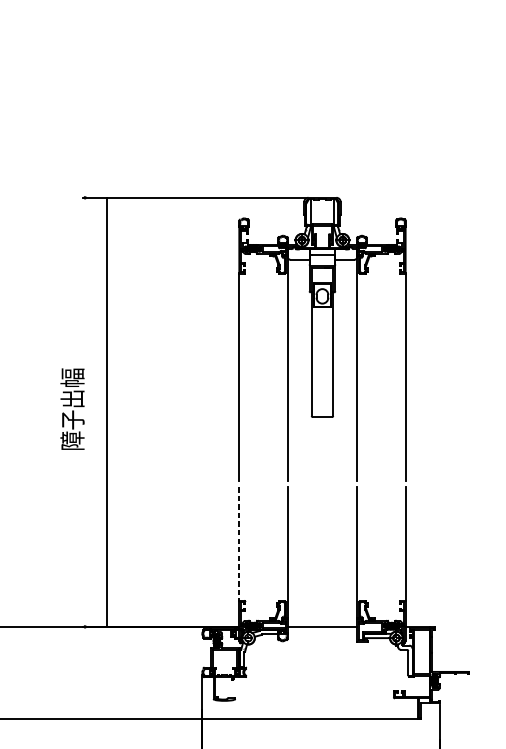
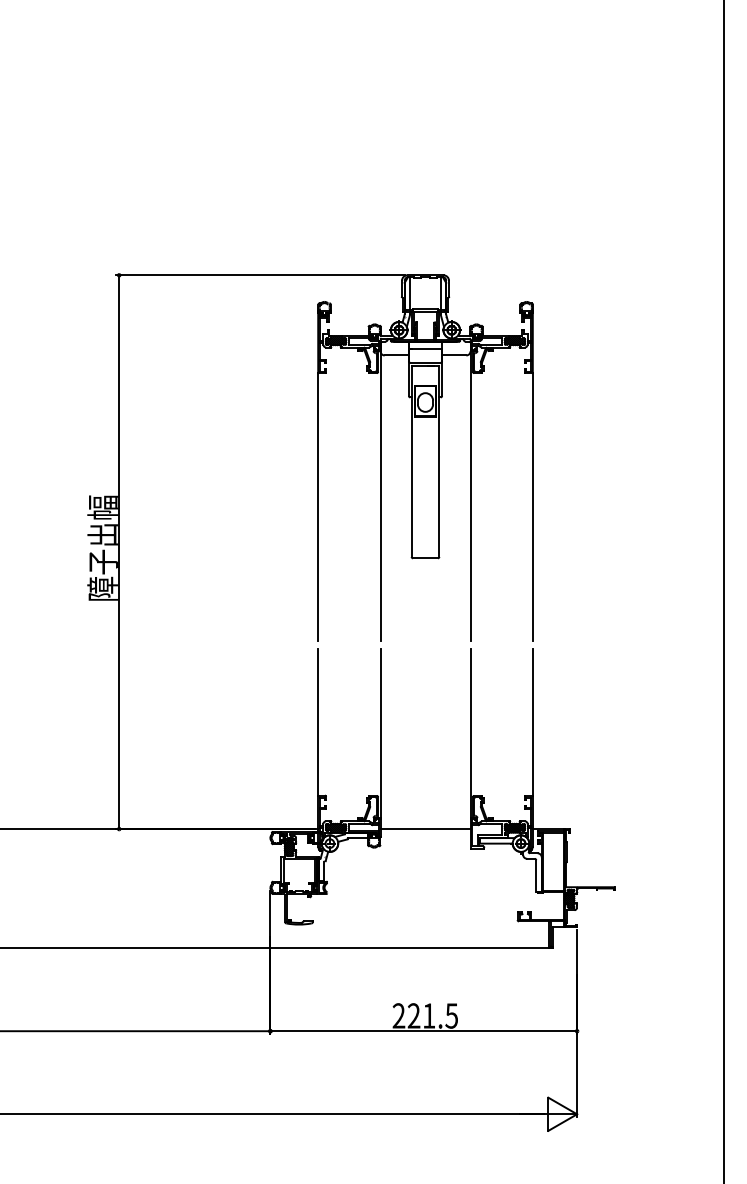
line: (107, 412) -> (119, 552), moved
line: (239, 544) -> (318, 722), dashed -> solid

